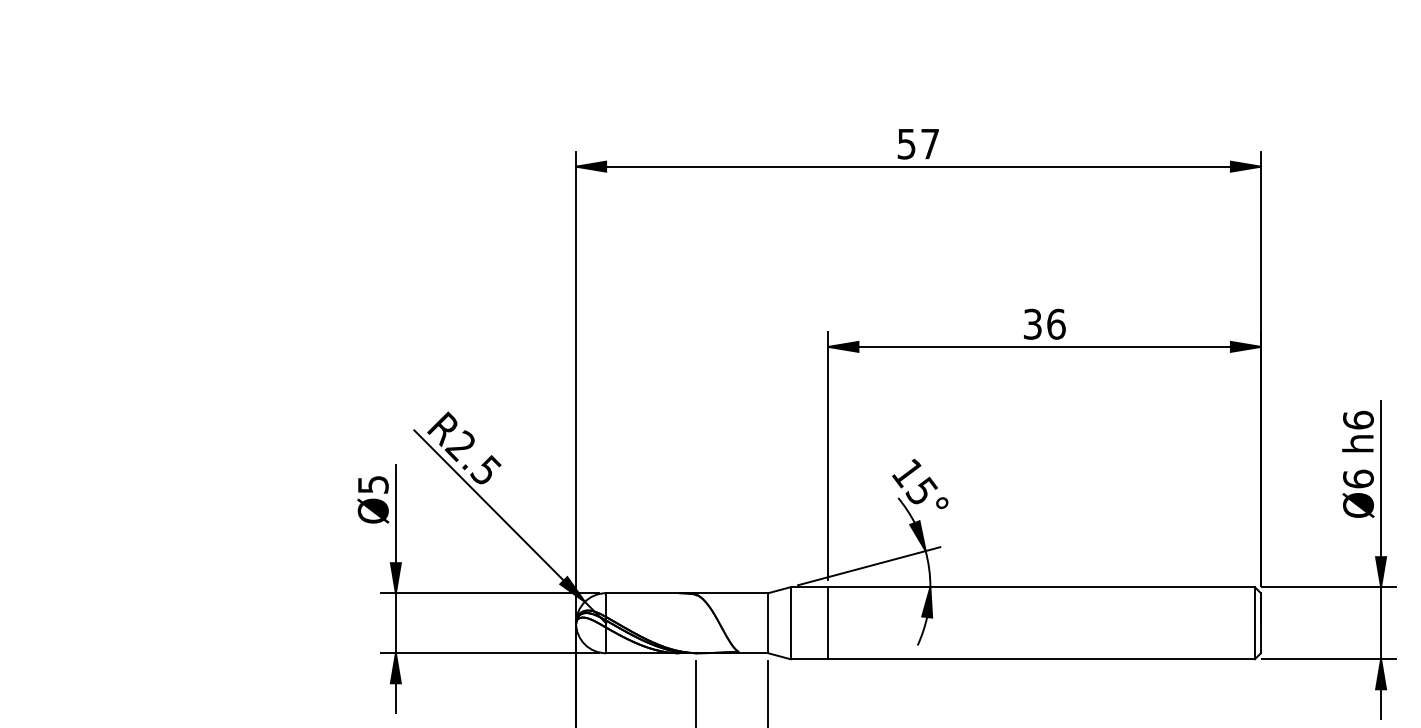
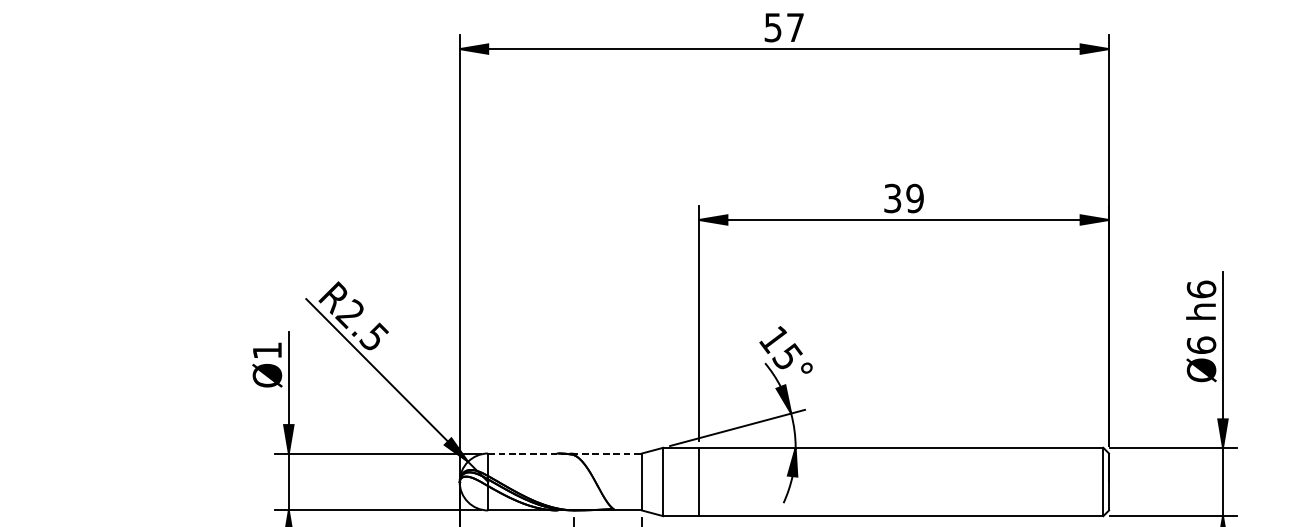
text: (1056, 323) -> (915, 197), 36 -> 39
text: (373, 484) -> (267, 350), Ø5 -> Ø1
line: (687, 593) -> (565, 453), solid -> dashed

